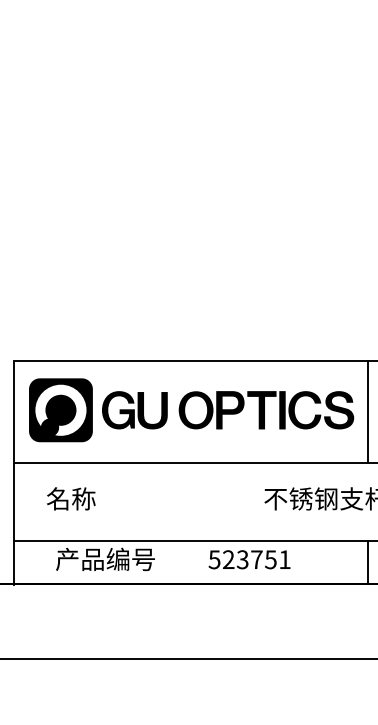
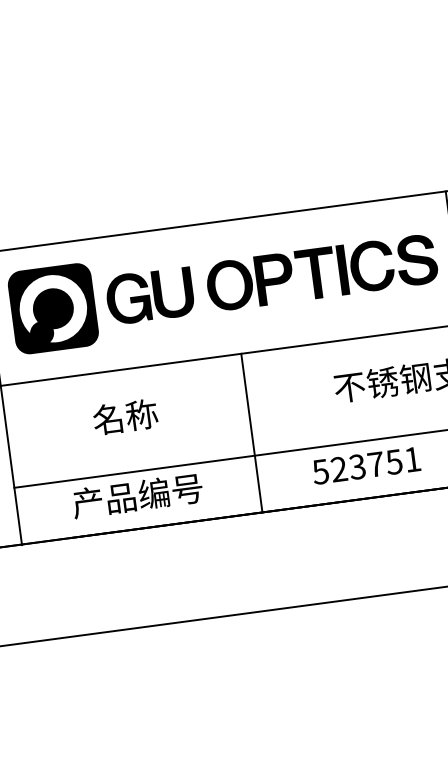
text: (71, 498) -> (125, 416), moved
line: (197, 523) -> (251, 432), added
text: (249, 559) -> (366, 465), moved

